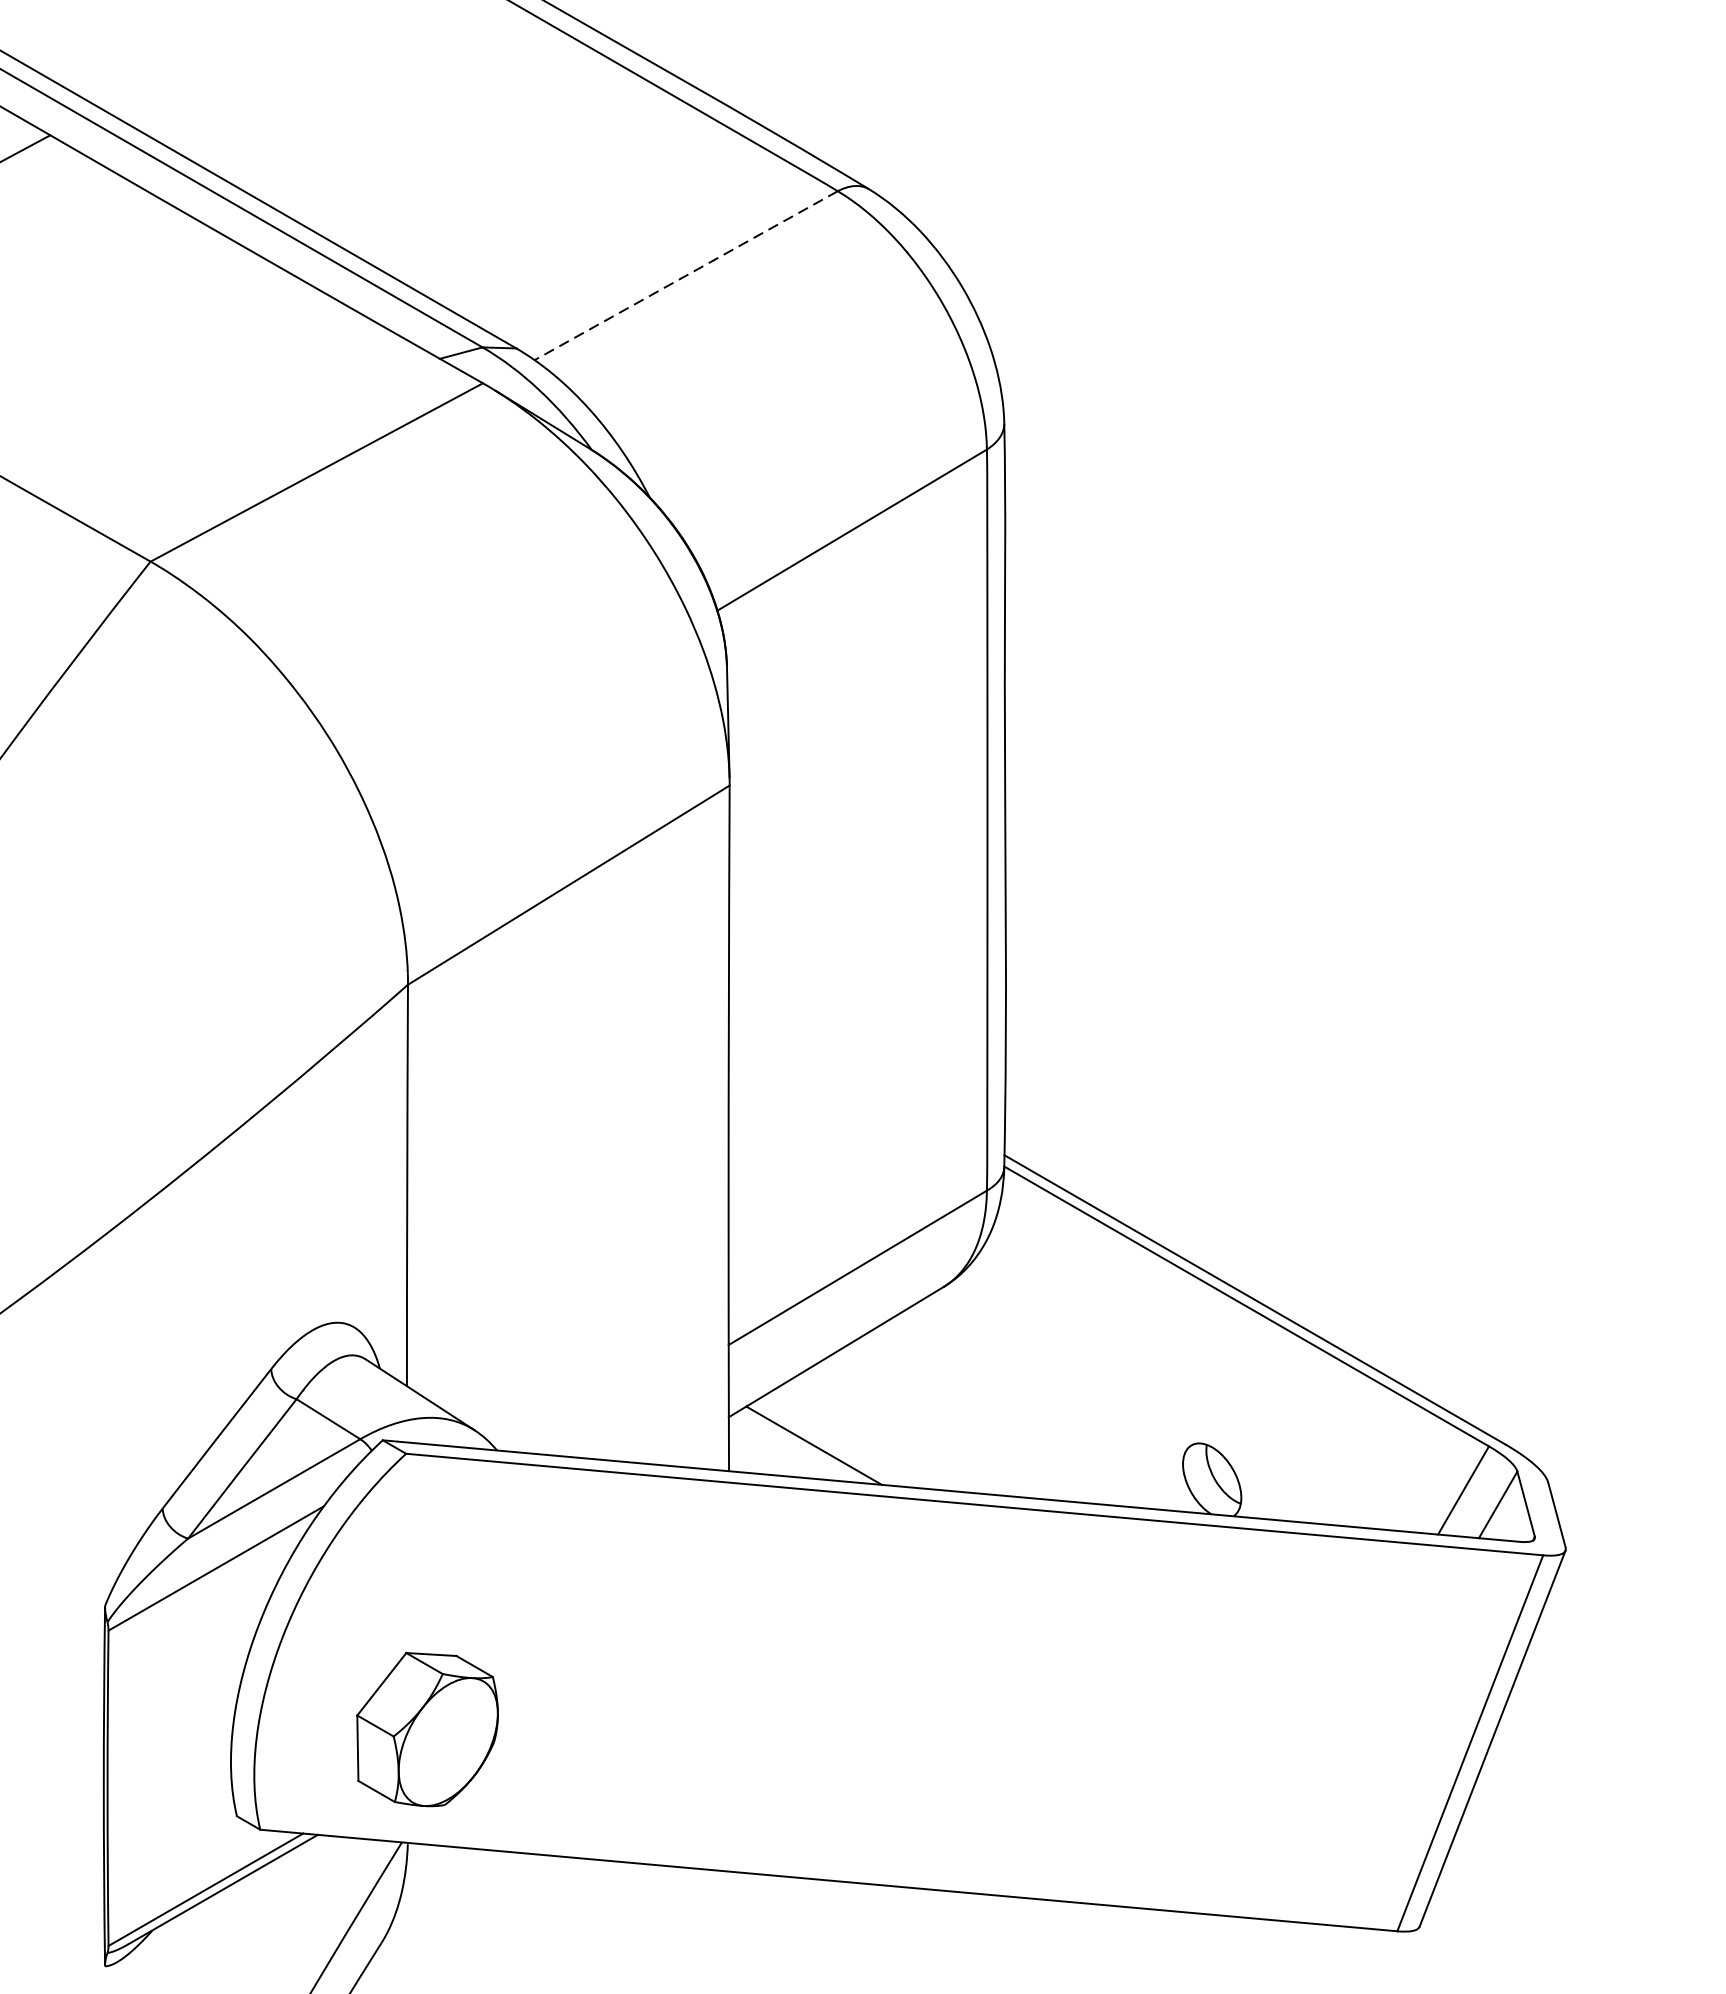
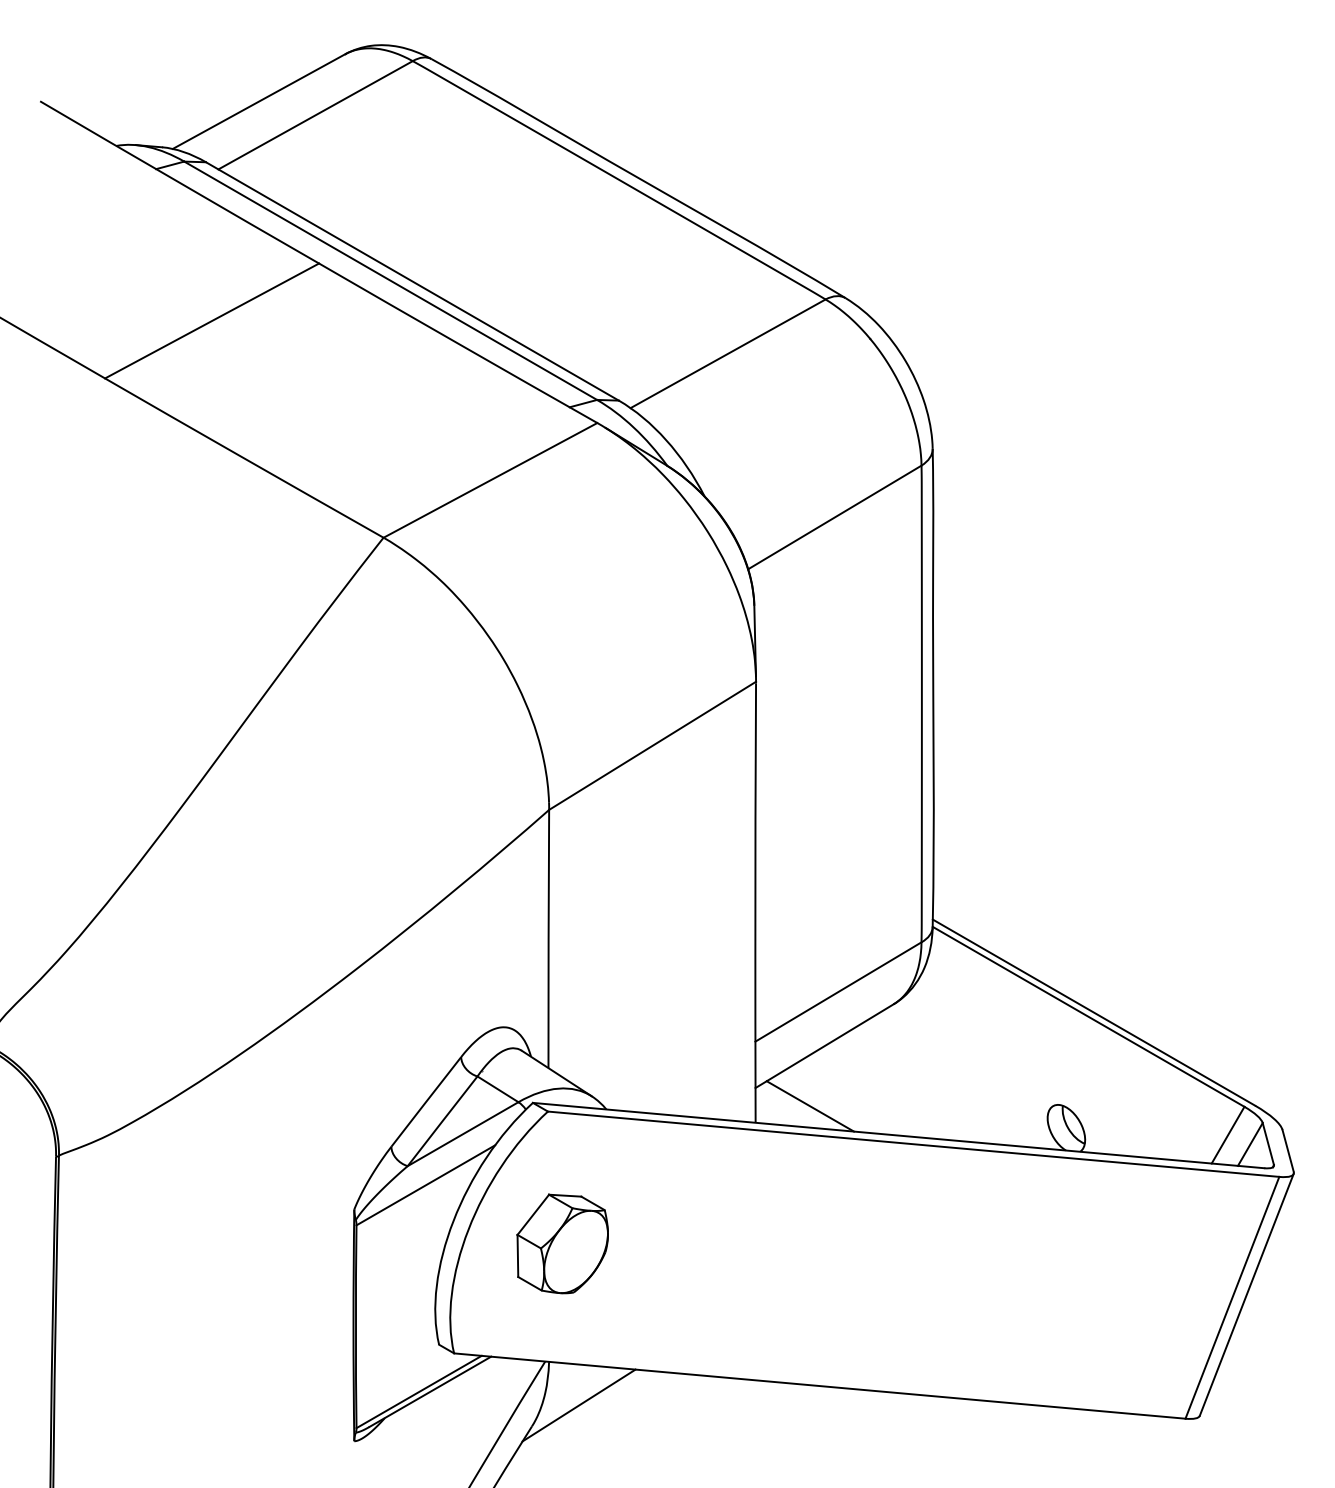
line: (686, 275) -> (728, 353), dashed -> solid
part: (427, 1728) -> (562, 1243), moved
line: (453, 1910) -> (578, 1405), added

